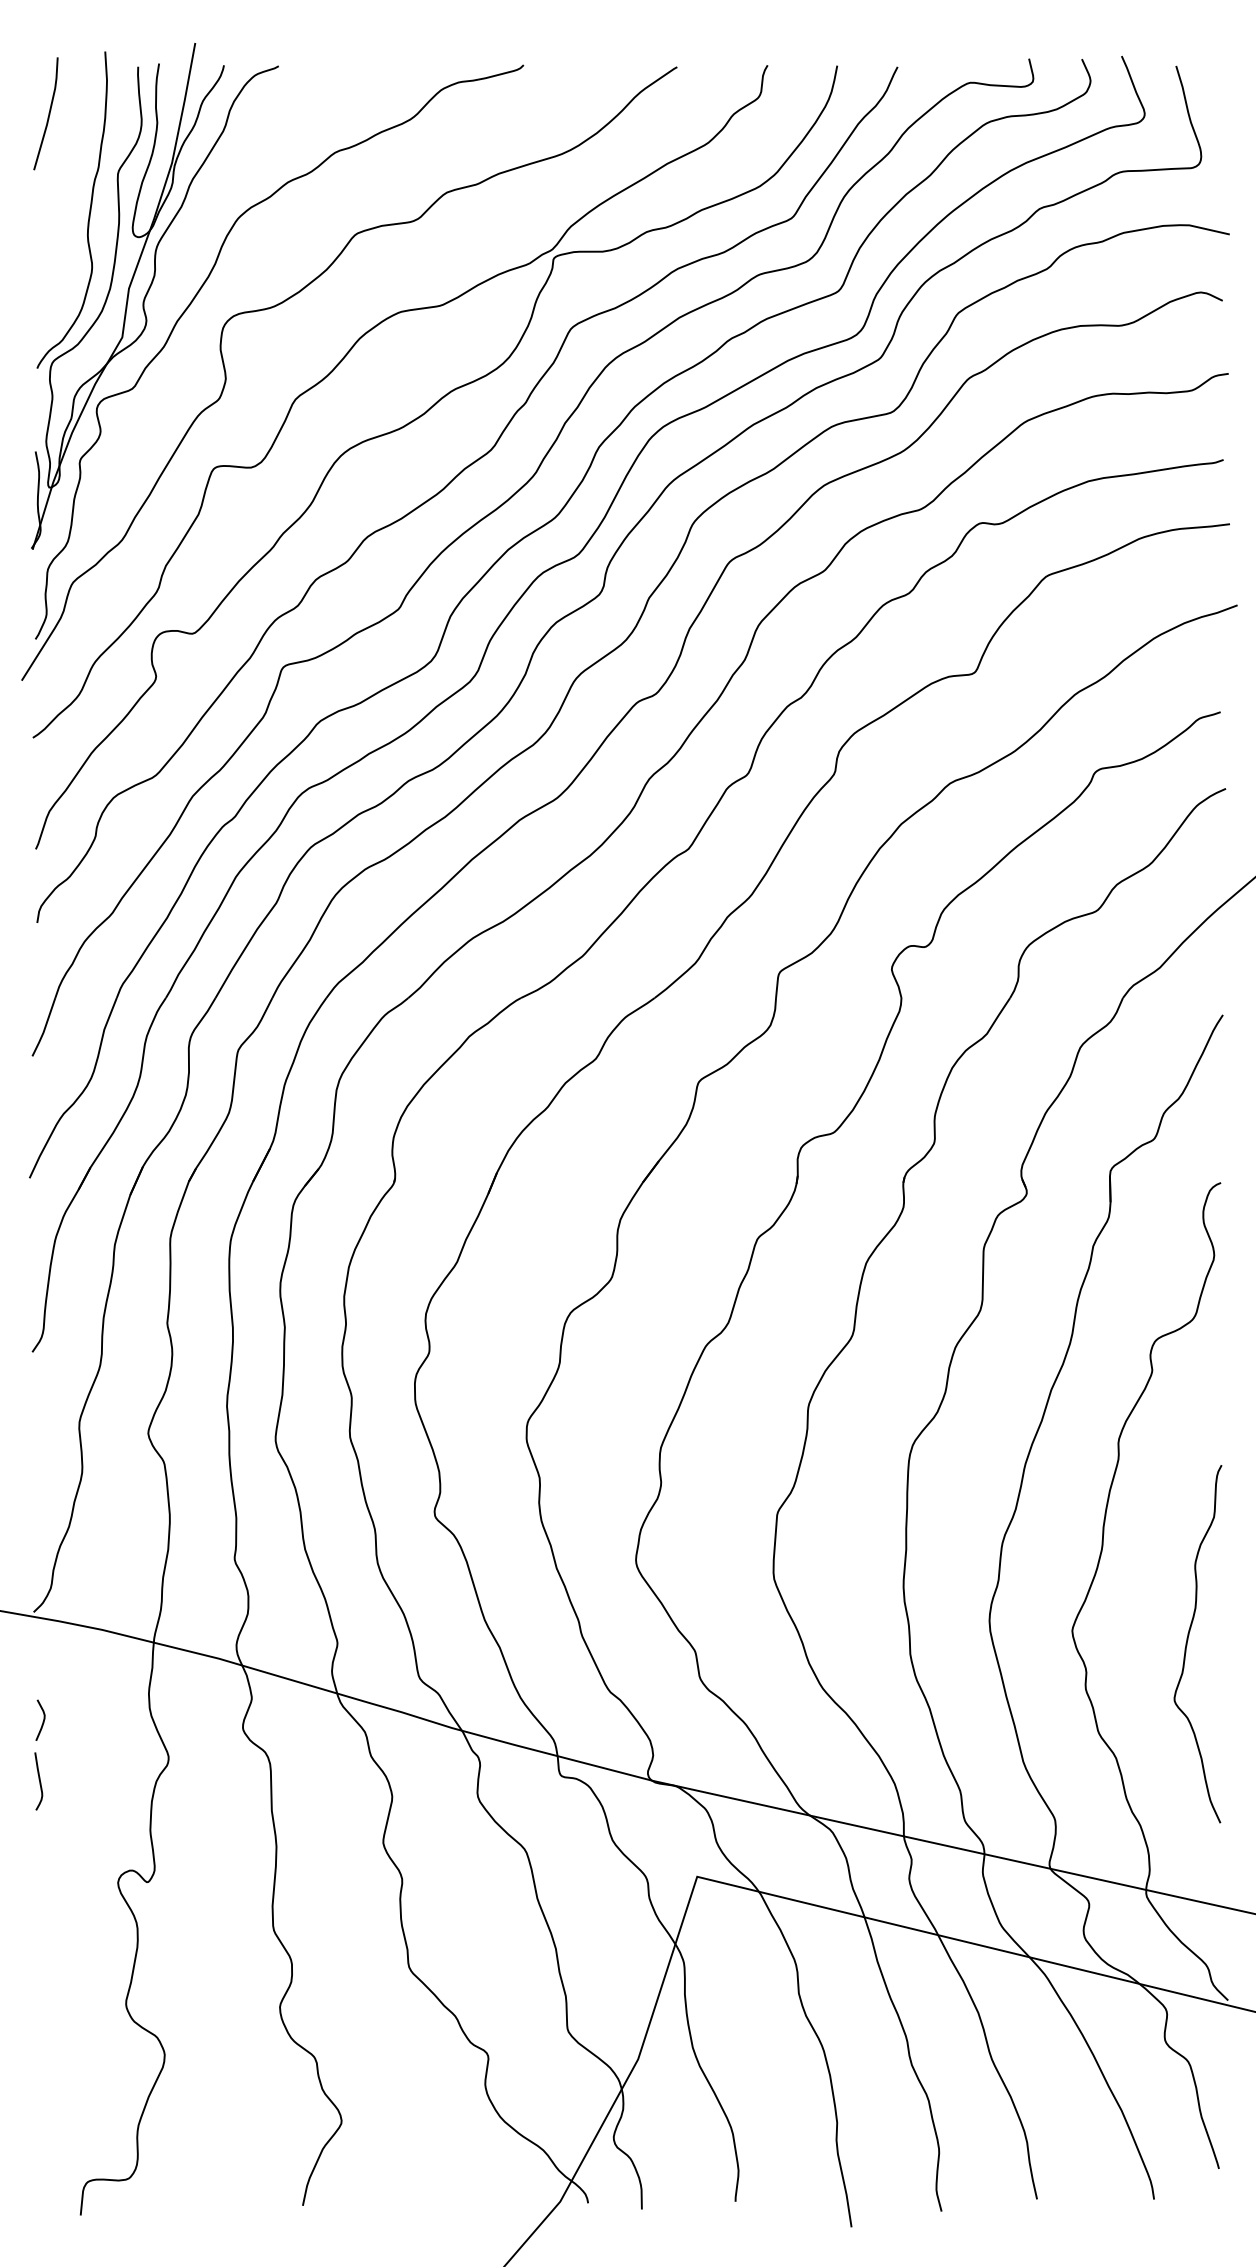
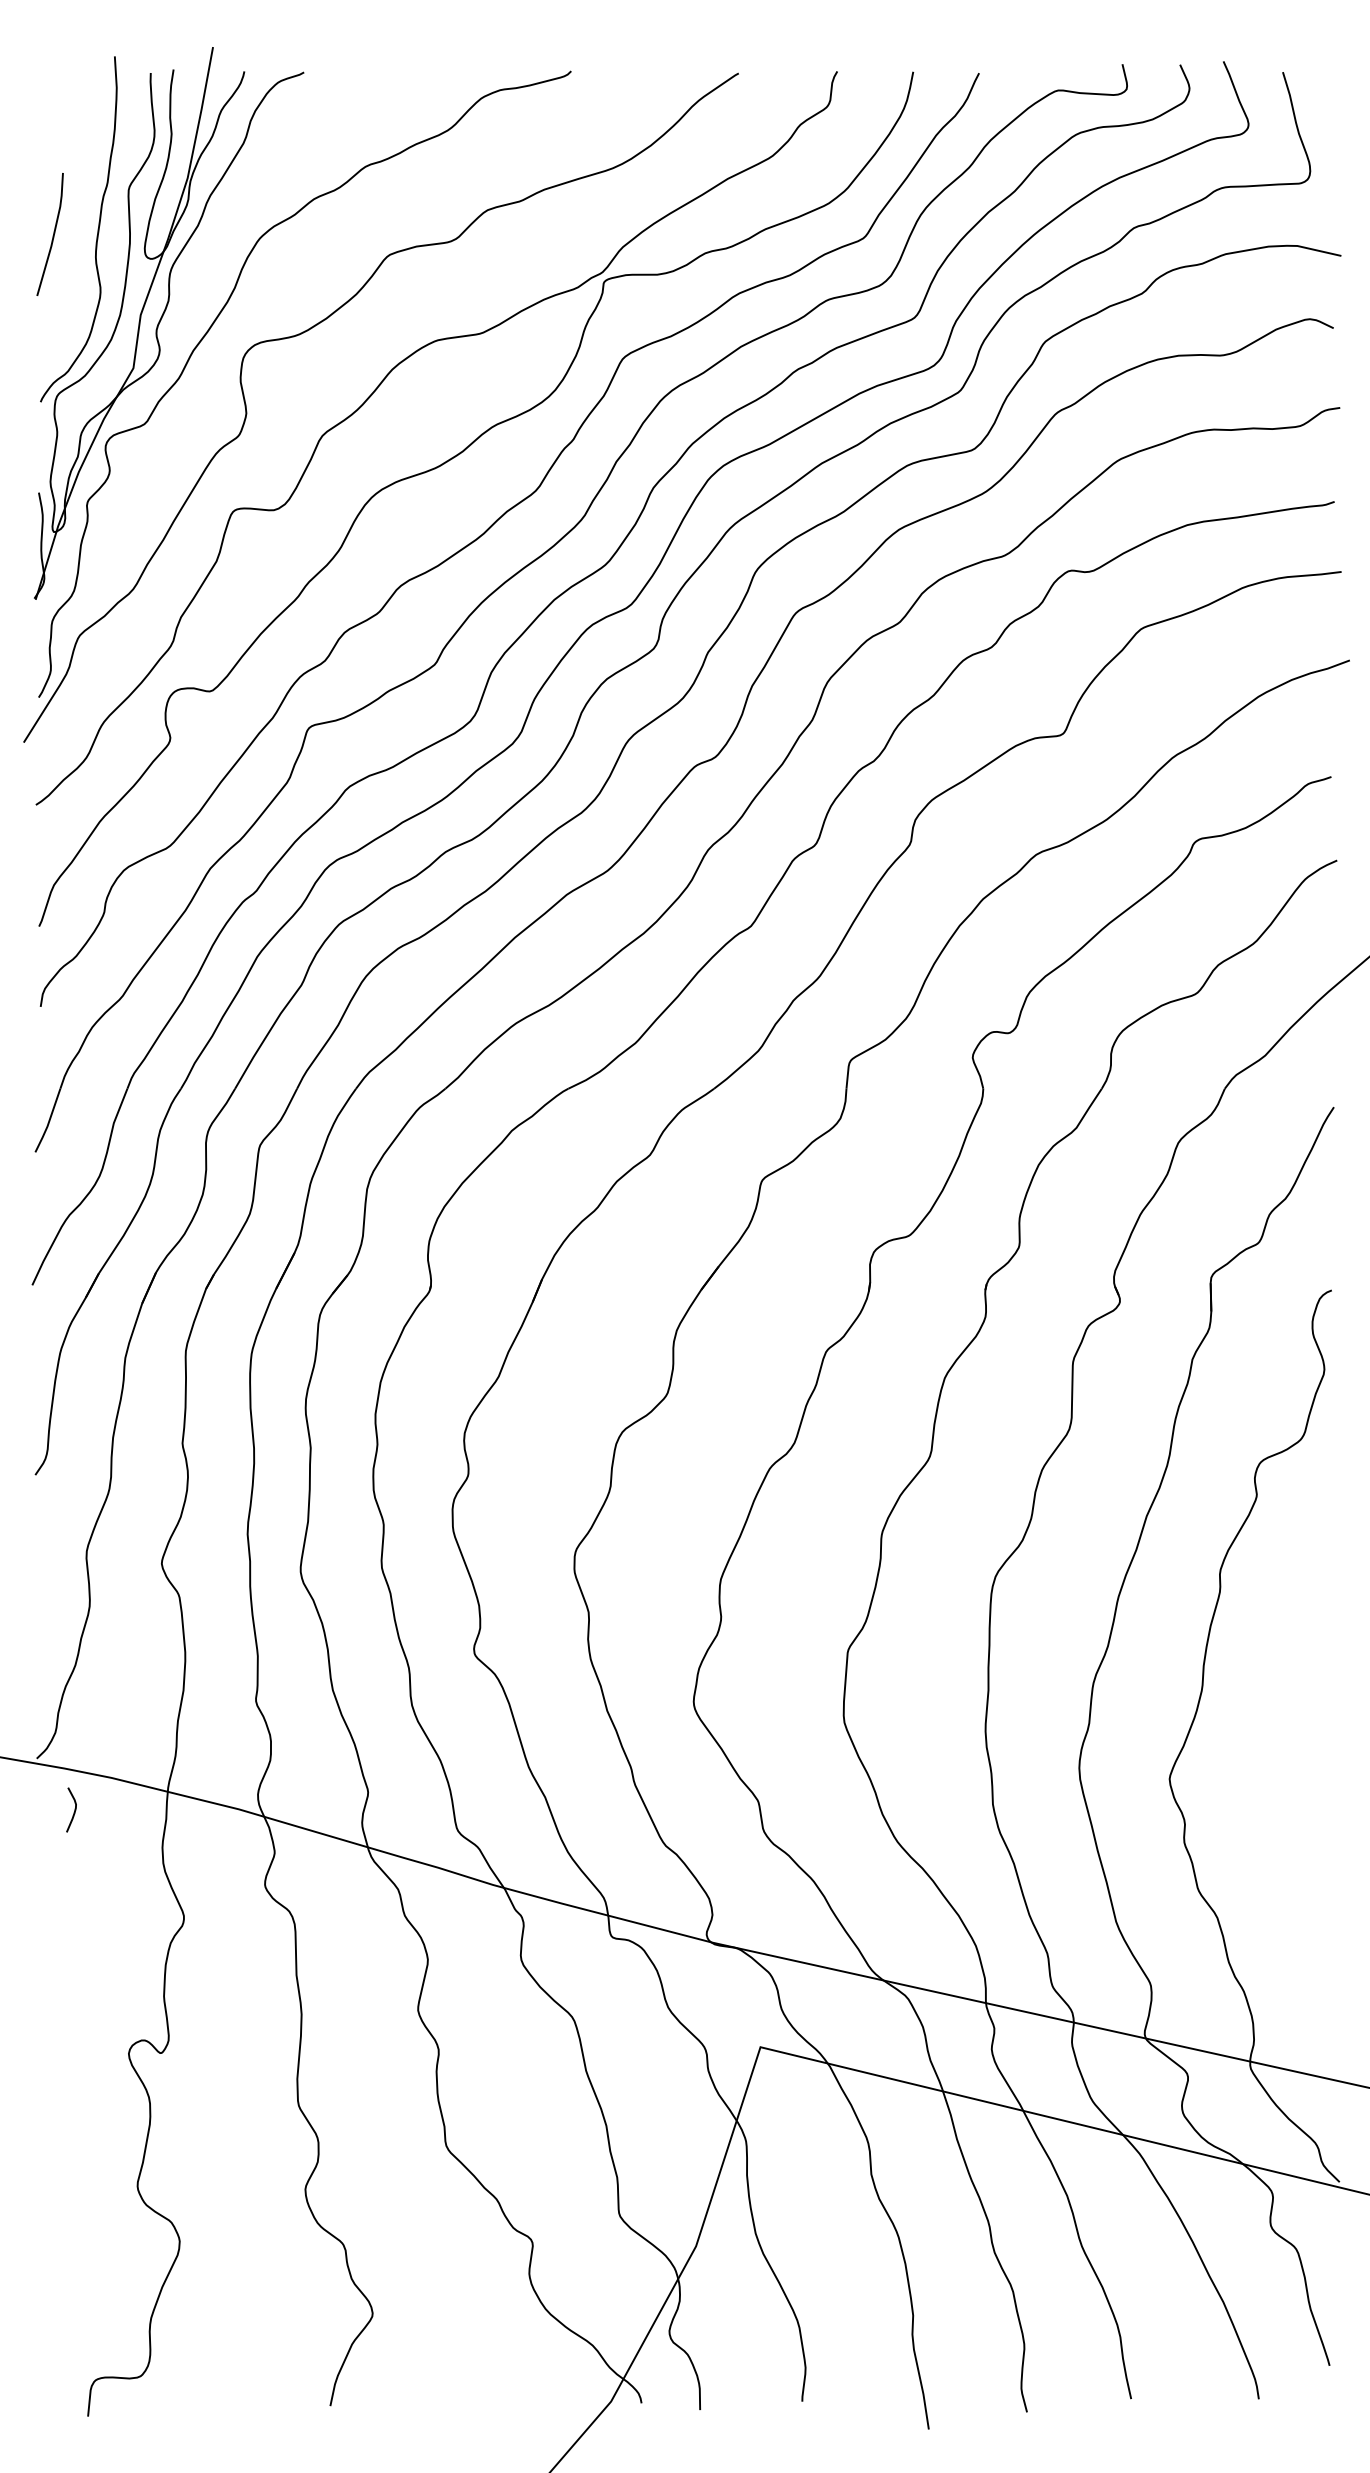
line: (48, 113) -> (52, 234), moved
curve: (1188, 1640) -> (1296, 1789), removed
curve: (42, 1721) -> (73, 1811), moved
curve: (39, 1781) -> (43, 1943), removed

